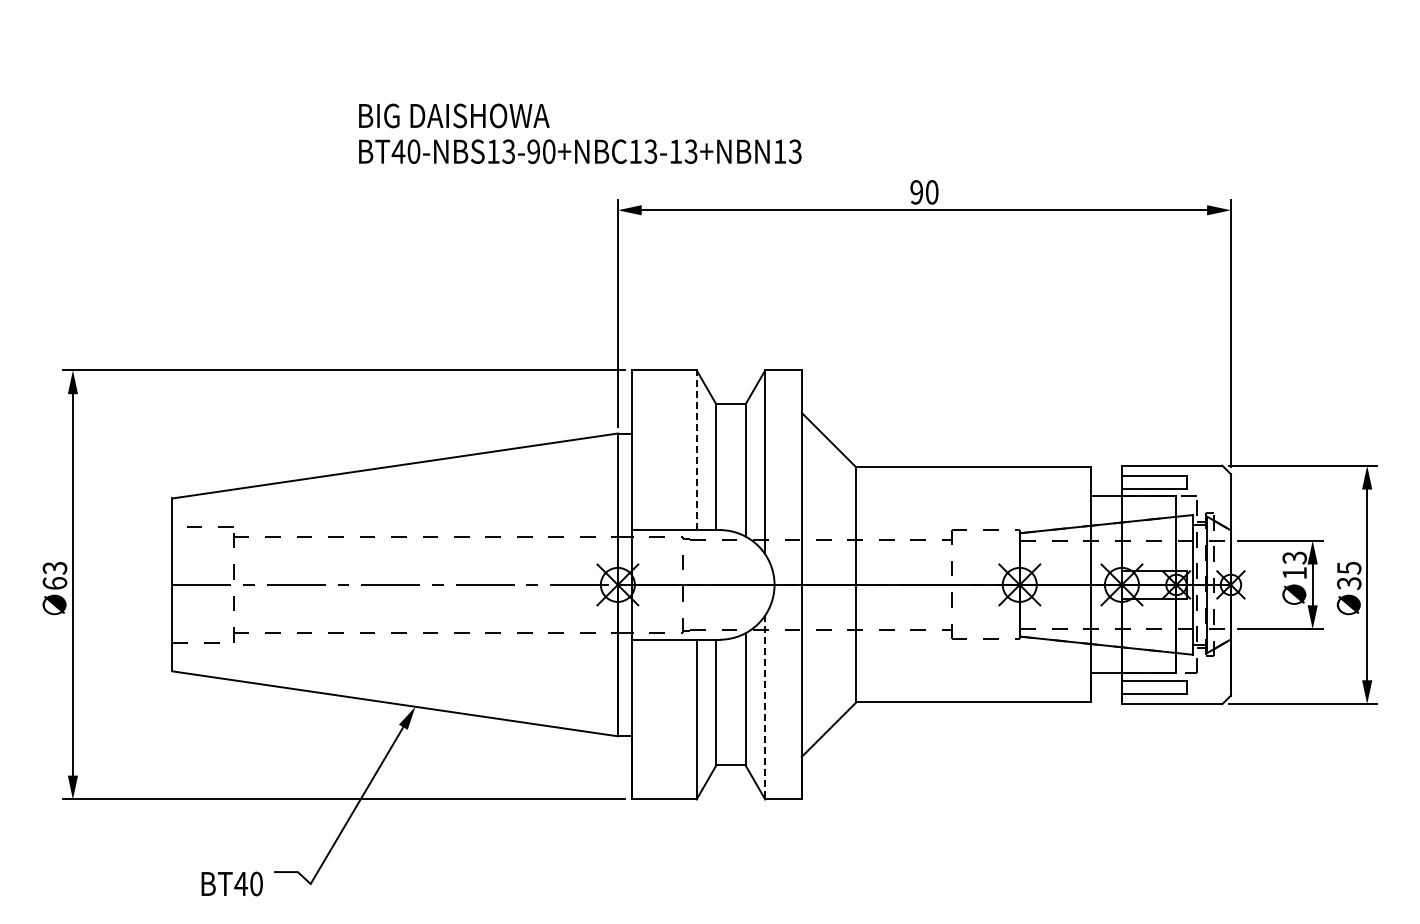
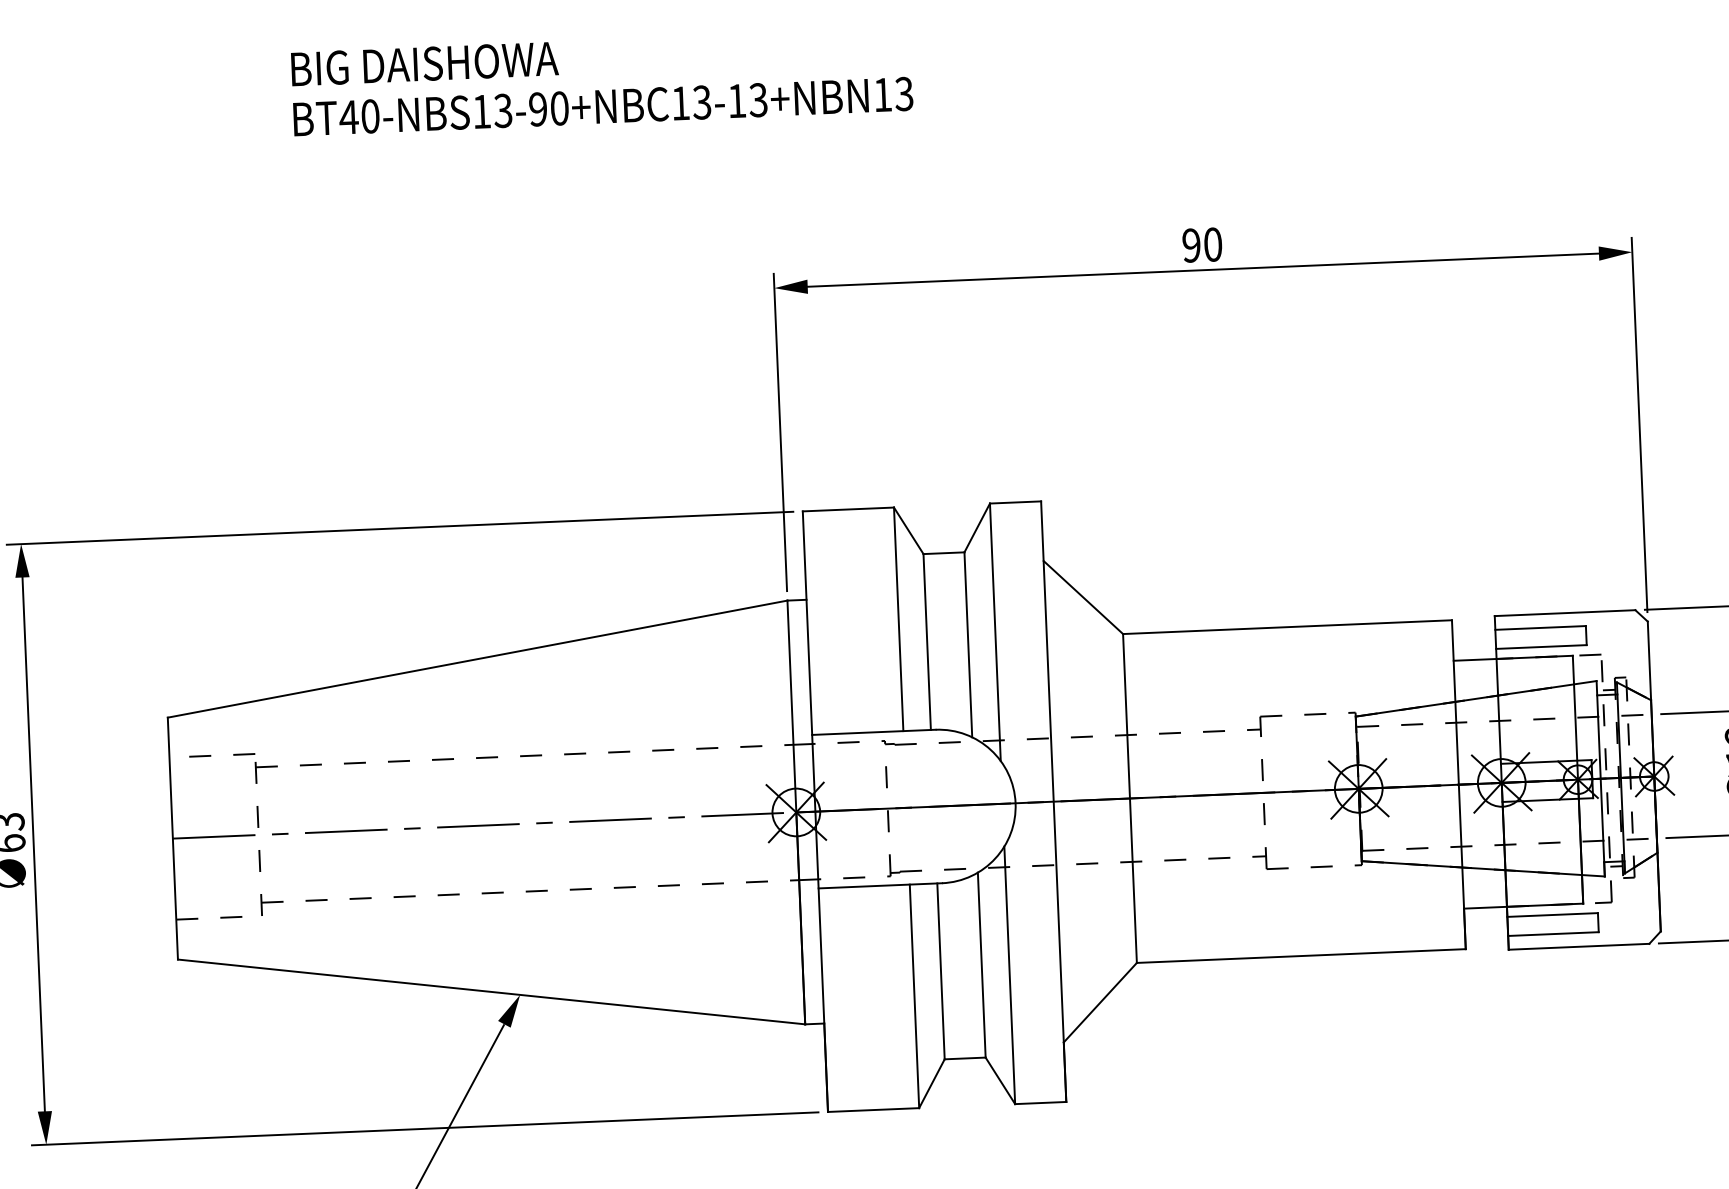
text: (580, 133) -> (602, 81), moved
line: (696, 450) -> (898, 619), dashed -> solid
line: (765, 707) -> (1010, 975), dashed -> solid

